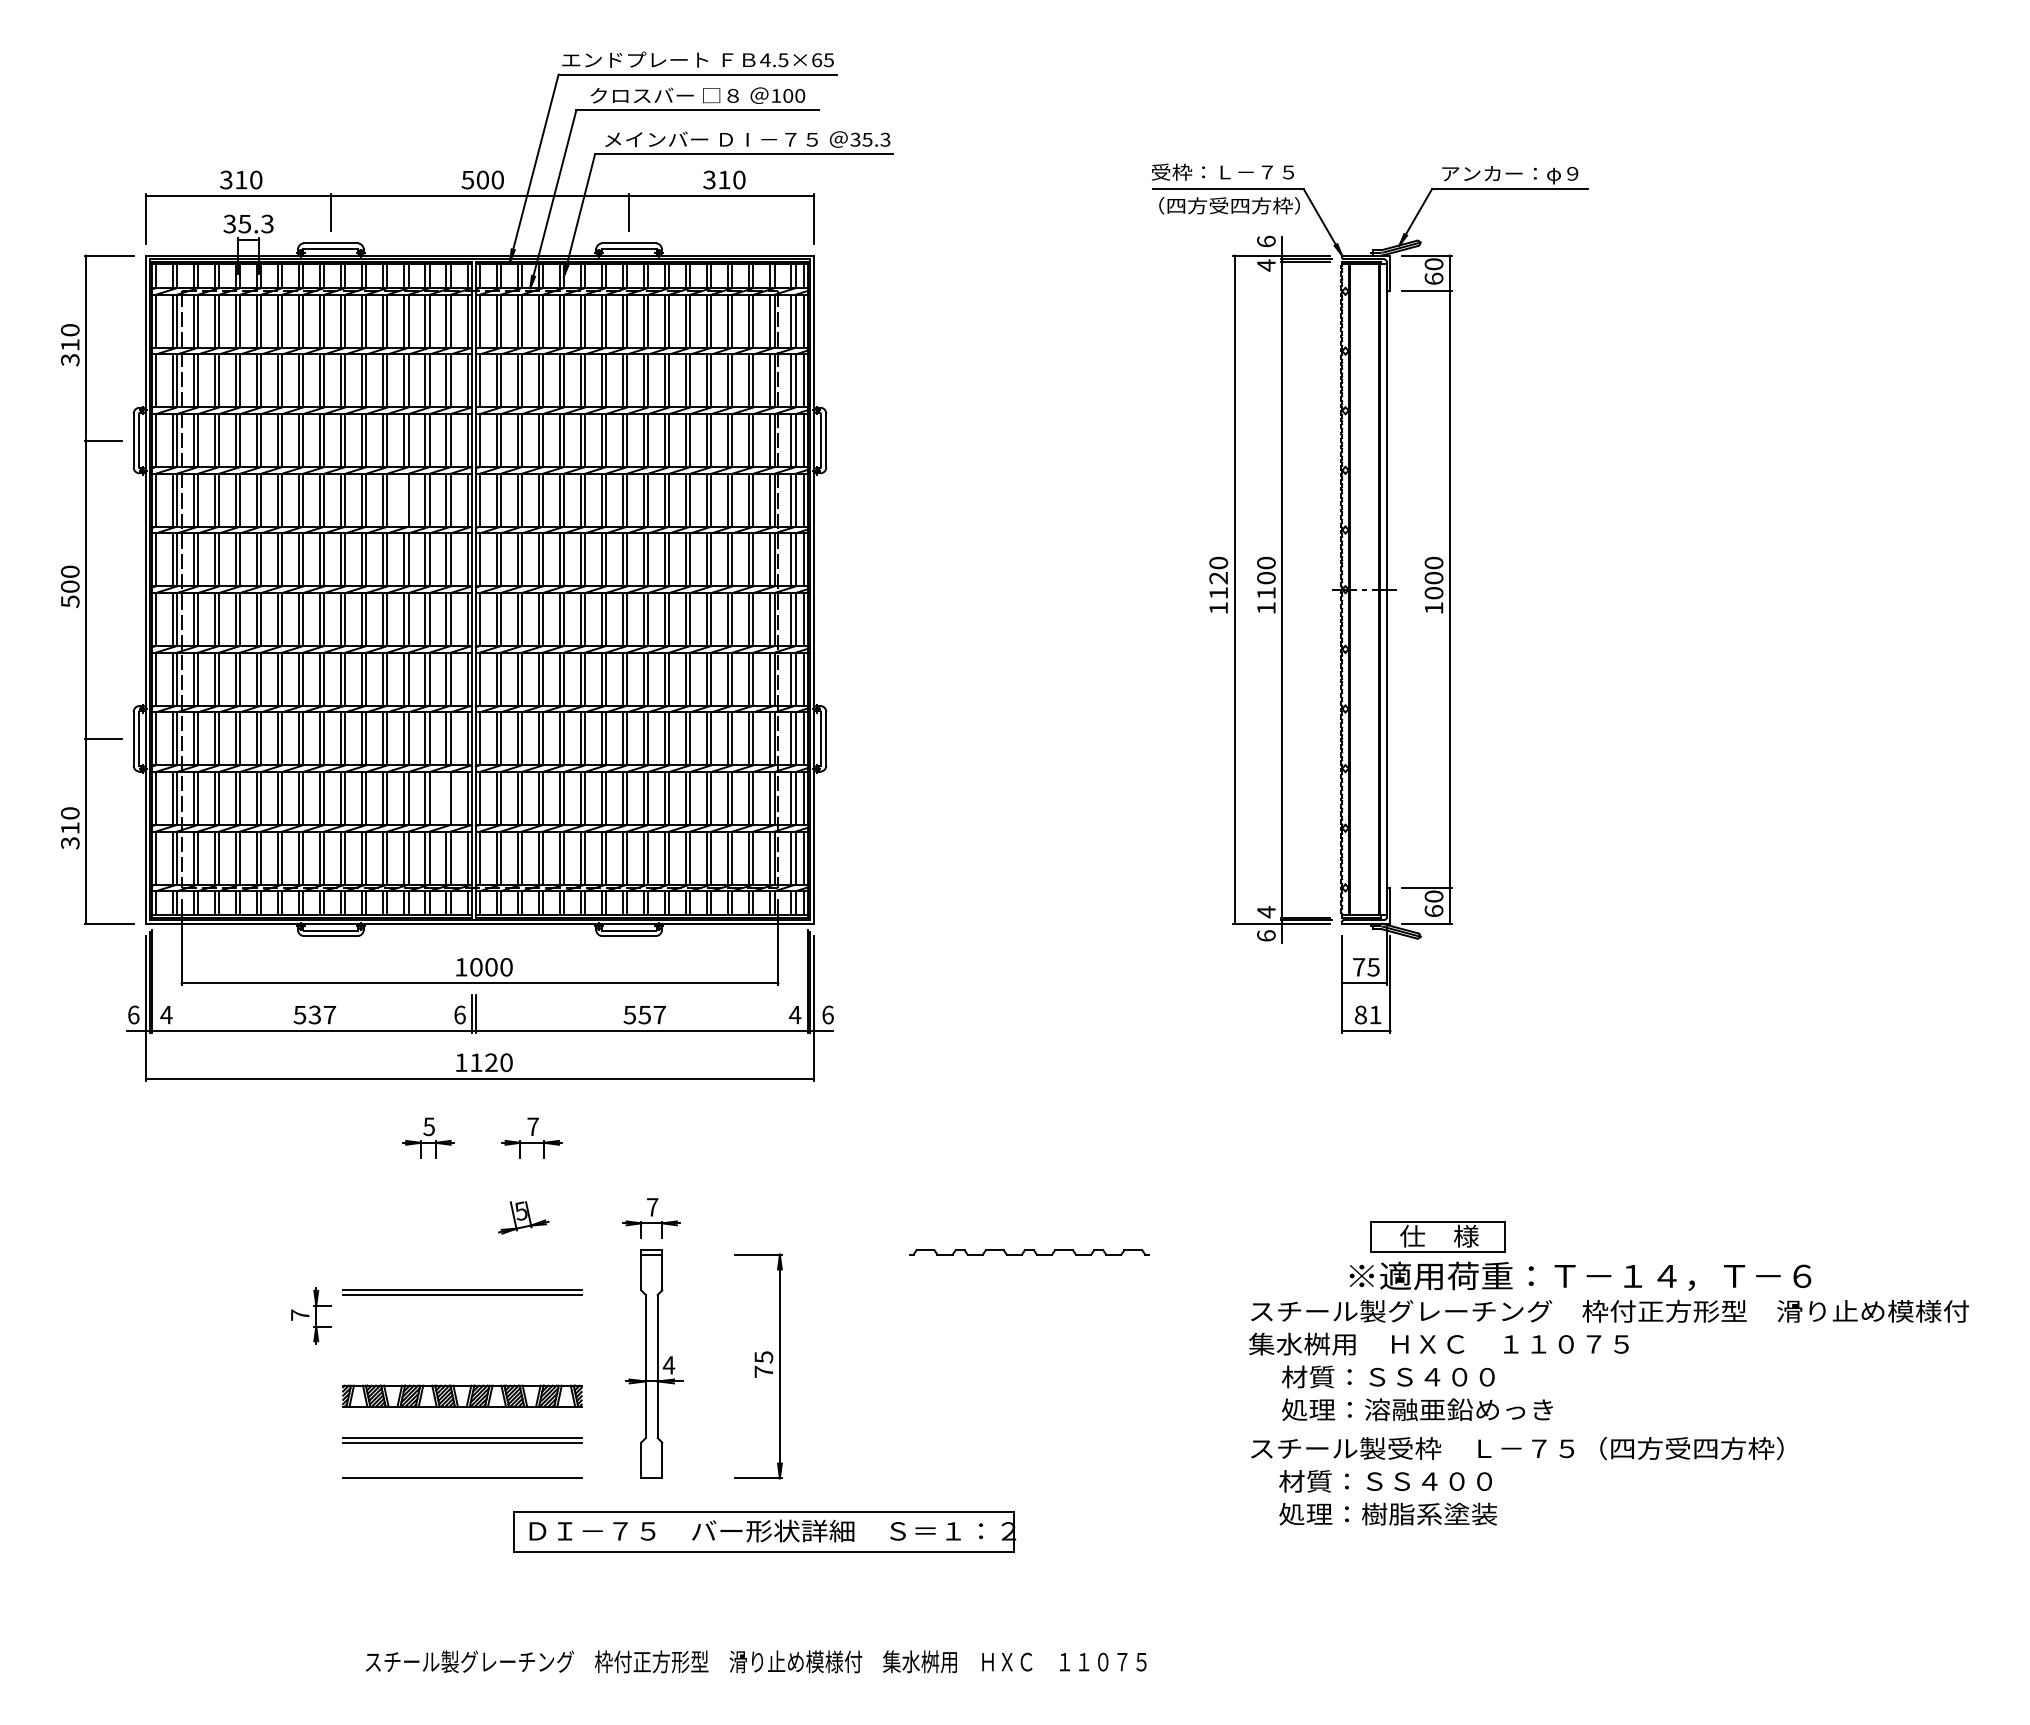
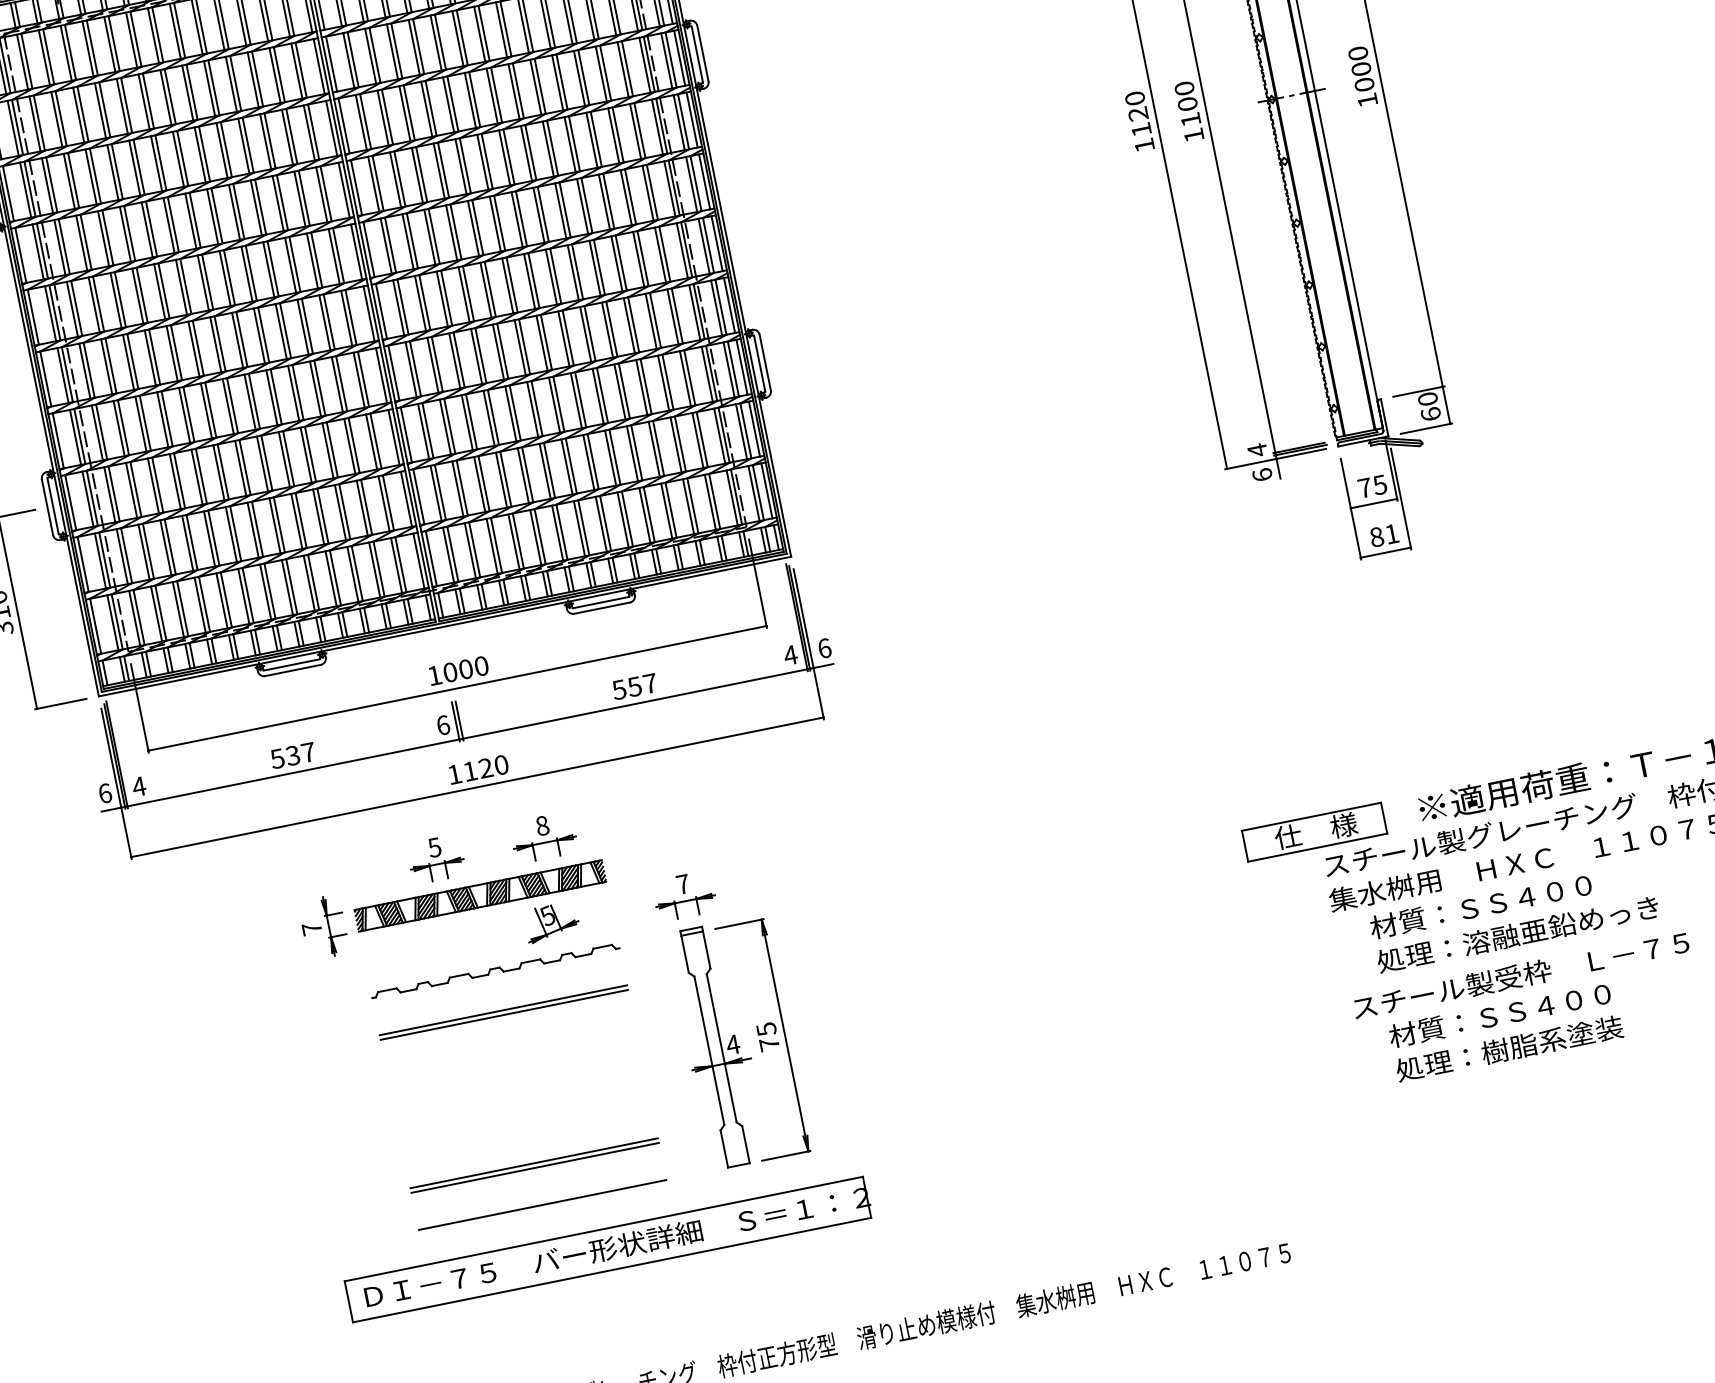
line: (404, 499) -> (278, 202), added
line: (446, 798) -> (384, 503), added
text: (532, 1126) -> (541, 825), 7 -> 8
part: (1437, 1236) -> (1314, 831), moved
part: (1029, 1252) -> (495, 970), moved
part: (311, 1315) -> (323, 926), moved
part: (758, 1366) -> (762, 1039), moved
part: (462, 1395) -> (480, 895), moved
part: (764, 1531) -> (608, 1248), moved

